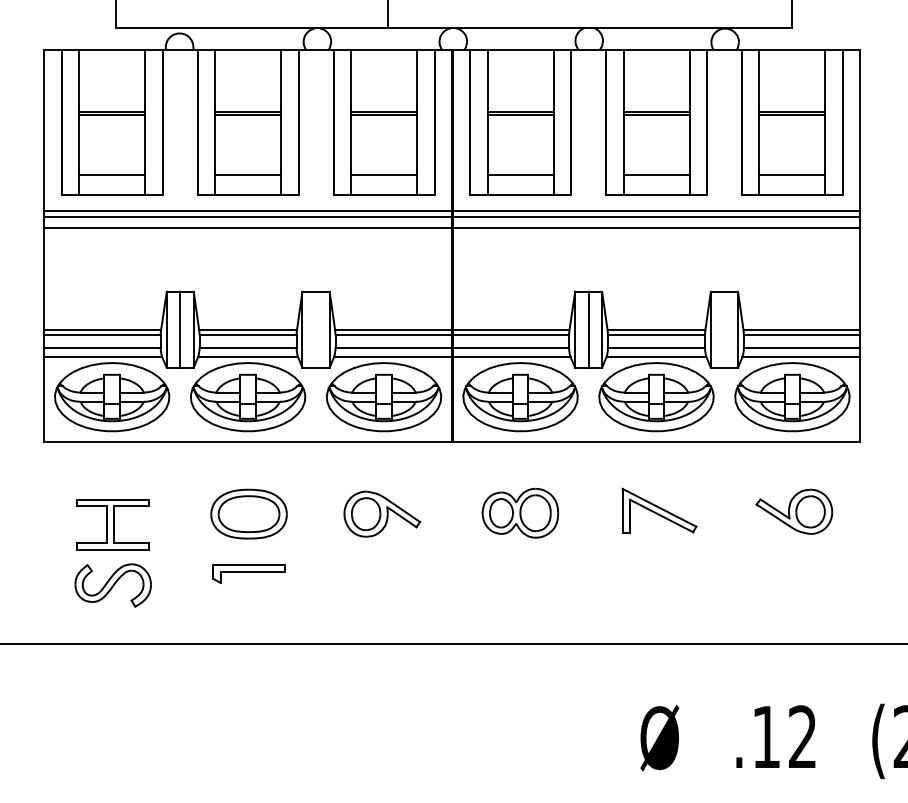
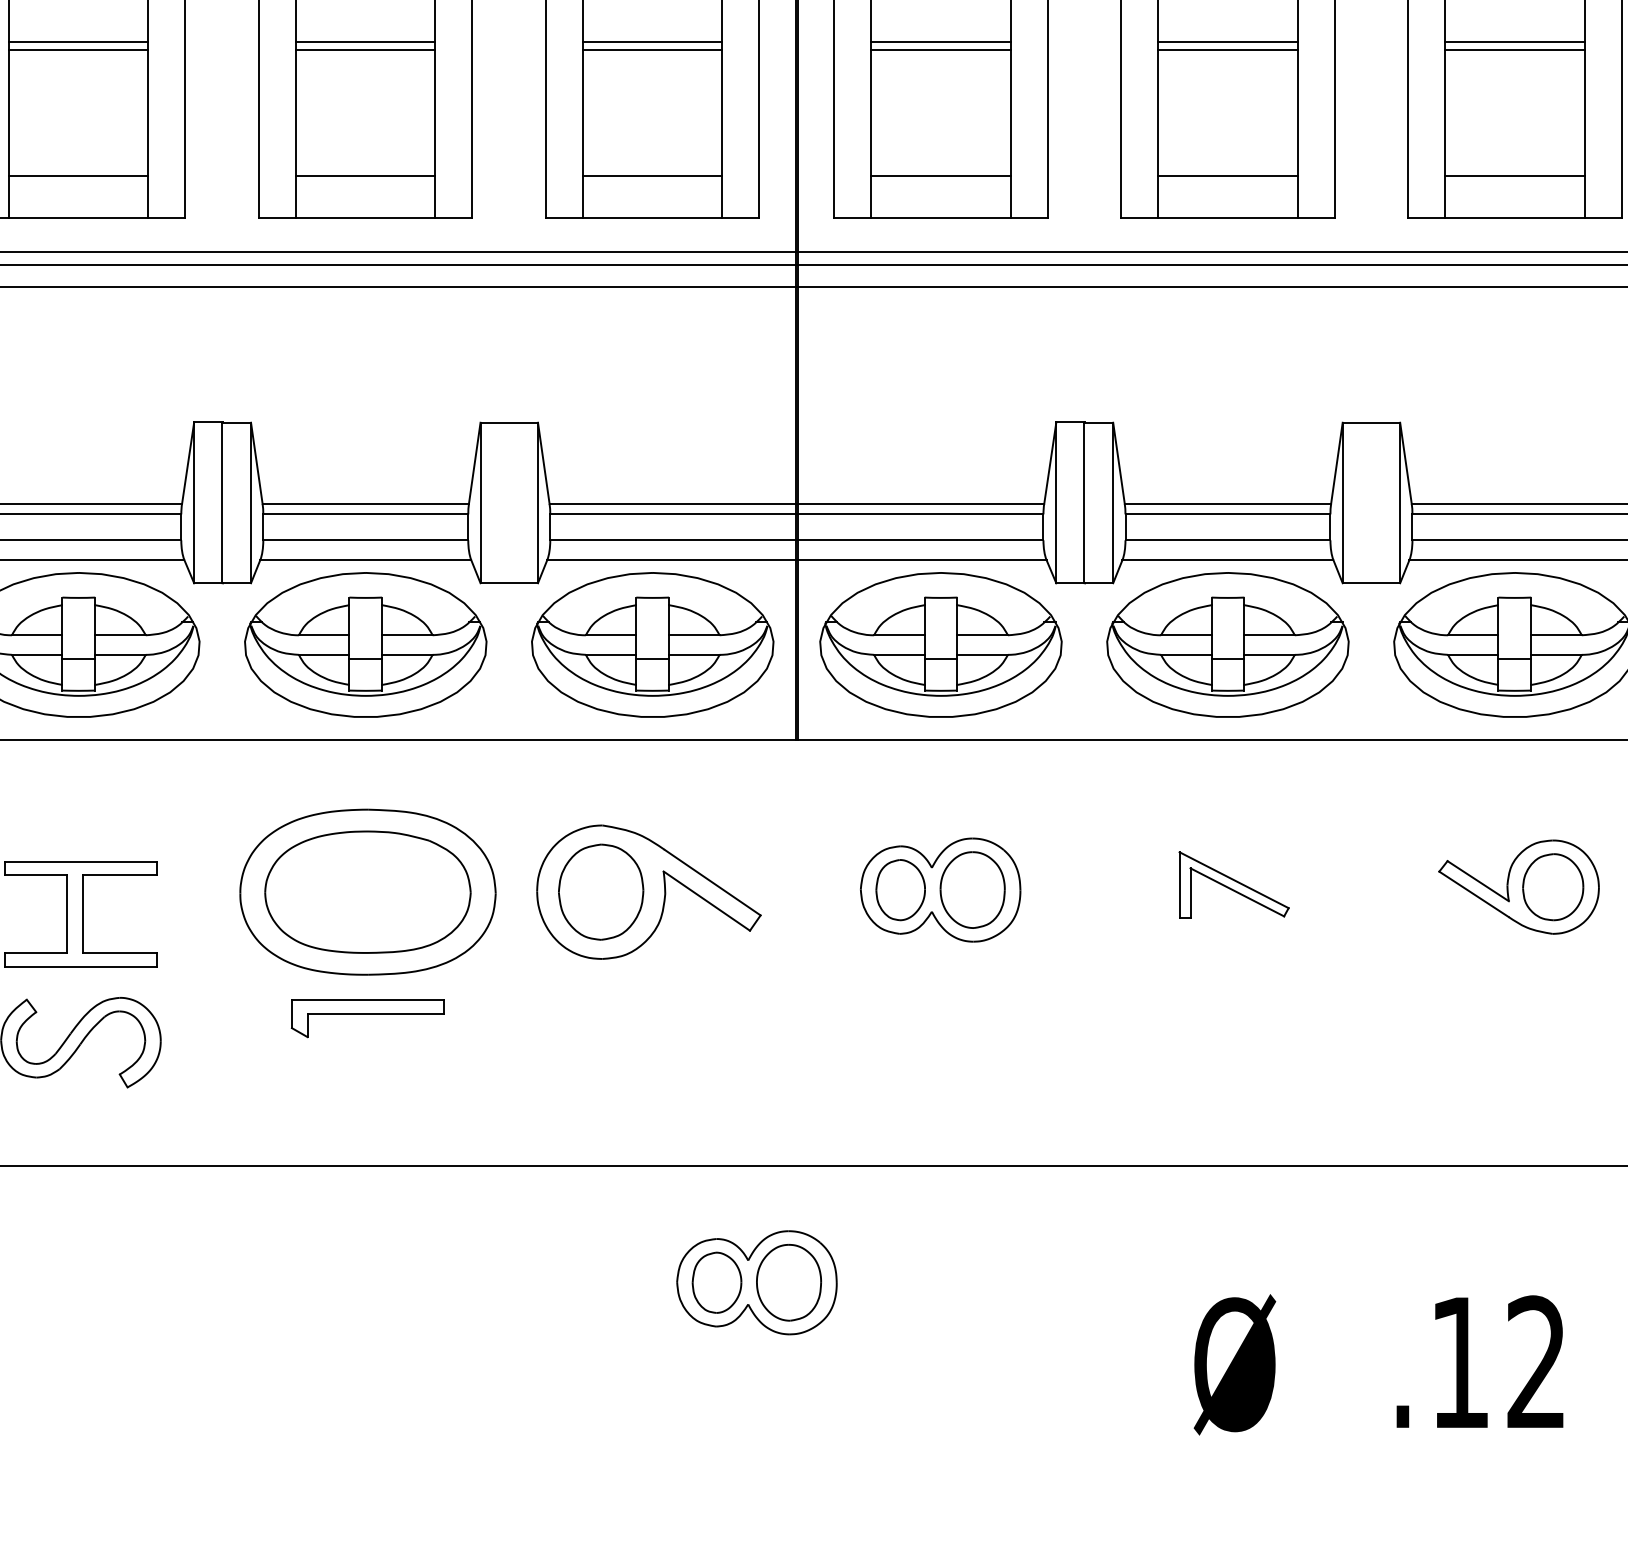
part: (659, 510) -> (1234, 884), size x0.7
part: (248, 513) -> (366, 890), size x1.6
part: (382, 513) -> (649, 890), size x1.4
part: (433, 698) -> (757, 1281), added

